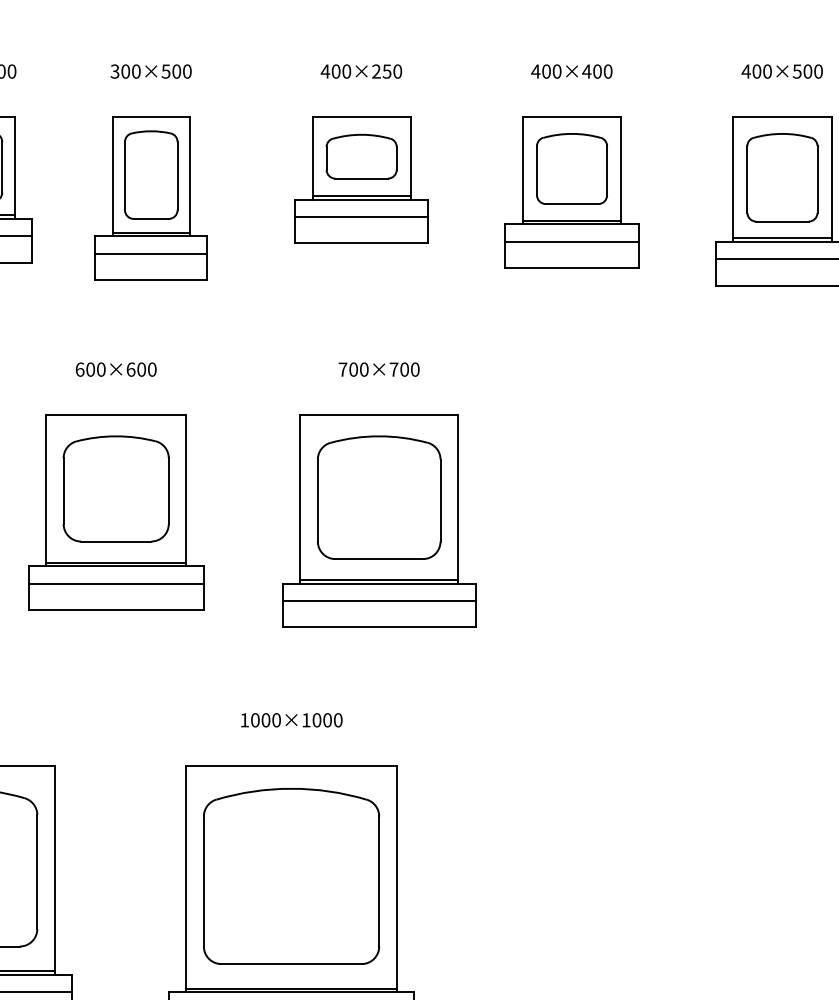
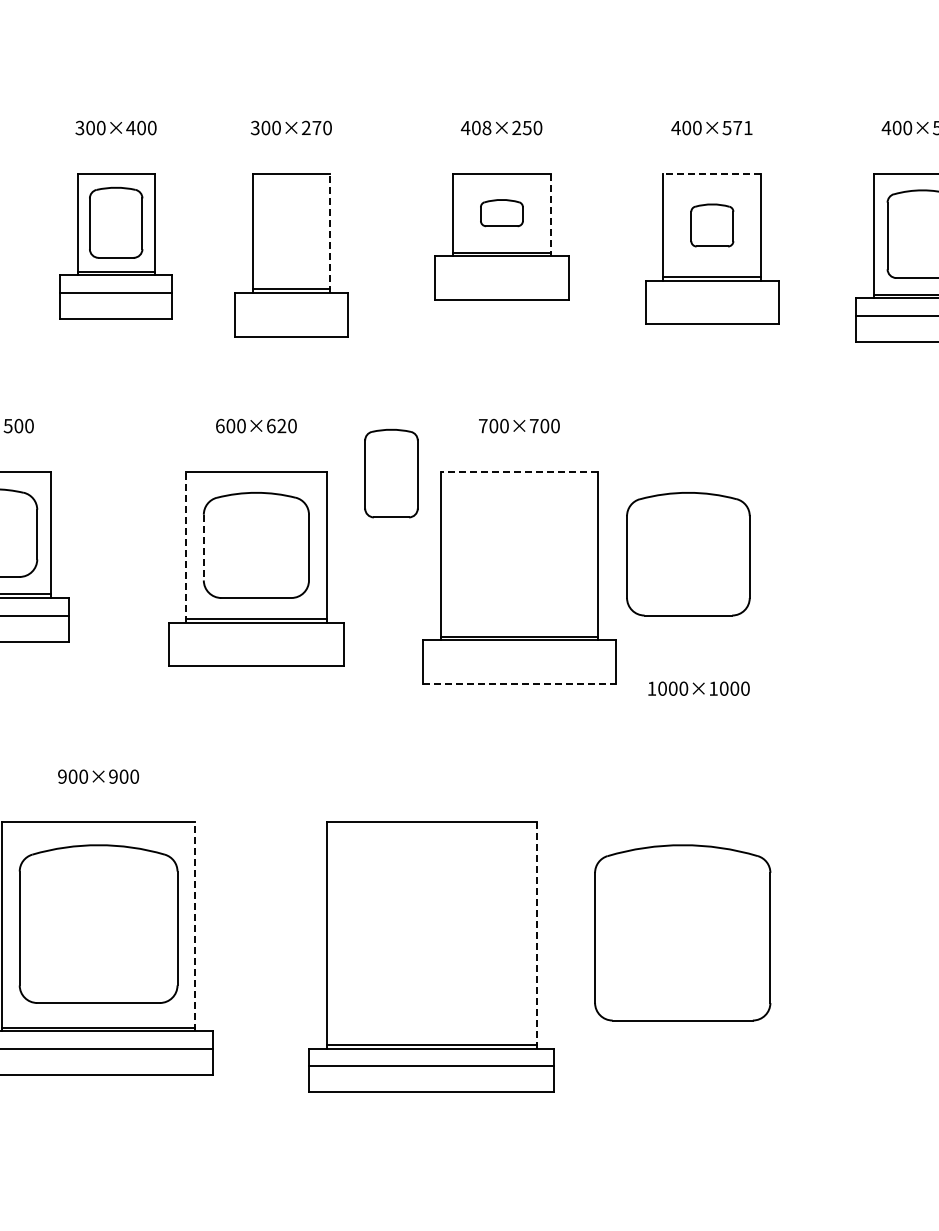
text: (171, 71) -> (311, 127), 300×500 -> 300×270
text: (346, 71) -> (486, 127), 400×250 -> 408×250
text: (597, 71) -> (737, 127), 400×400 -> 400×571
line: (571, 117) -> (711, 173), solid -> dashed
part: (361, 156) -> (501, 212), size x0.6
line: (410, 159) -> (550, 215), solid -> dashed
part: (572, 169) -> (712, 225), size x0.6
part: (151, 175) -> (391, 473), moved
line: (190, 177) -> (330, 233), solid -> dashed
line: (361, 217) -> (501, 273), removed
line: (571, 242) -> (711, 298), removed
line: (151, 254) -> (291, 310), removed
text: (141, 370) -> (281, 426), 600×600 -> 600×620
line: (379, 415) -> (519, 471), solid -> dashed
line: (46, 490) -> (186, 546), solid -> dashed
line: (63, 491) -> (203, 547), solid -> dashed
part: (379, 498) -> (688, 554), moved
line: (116, 584) -> (256, 640), removed
line: (378, 601) -> (518, 657), removed
line: (379, 627) -> (519, 683), solid -> dashed
text: (291, 720) -> (698, 688), moved
line: (55, 870) -> (195, 926), solid -> dashed
part: (291, 876) -> (682, 932), moved
line: (396, 879) -> (536, 935), solid -> dashed

